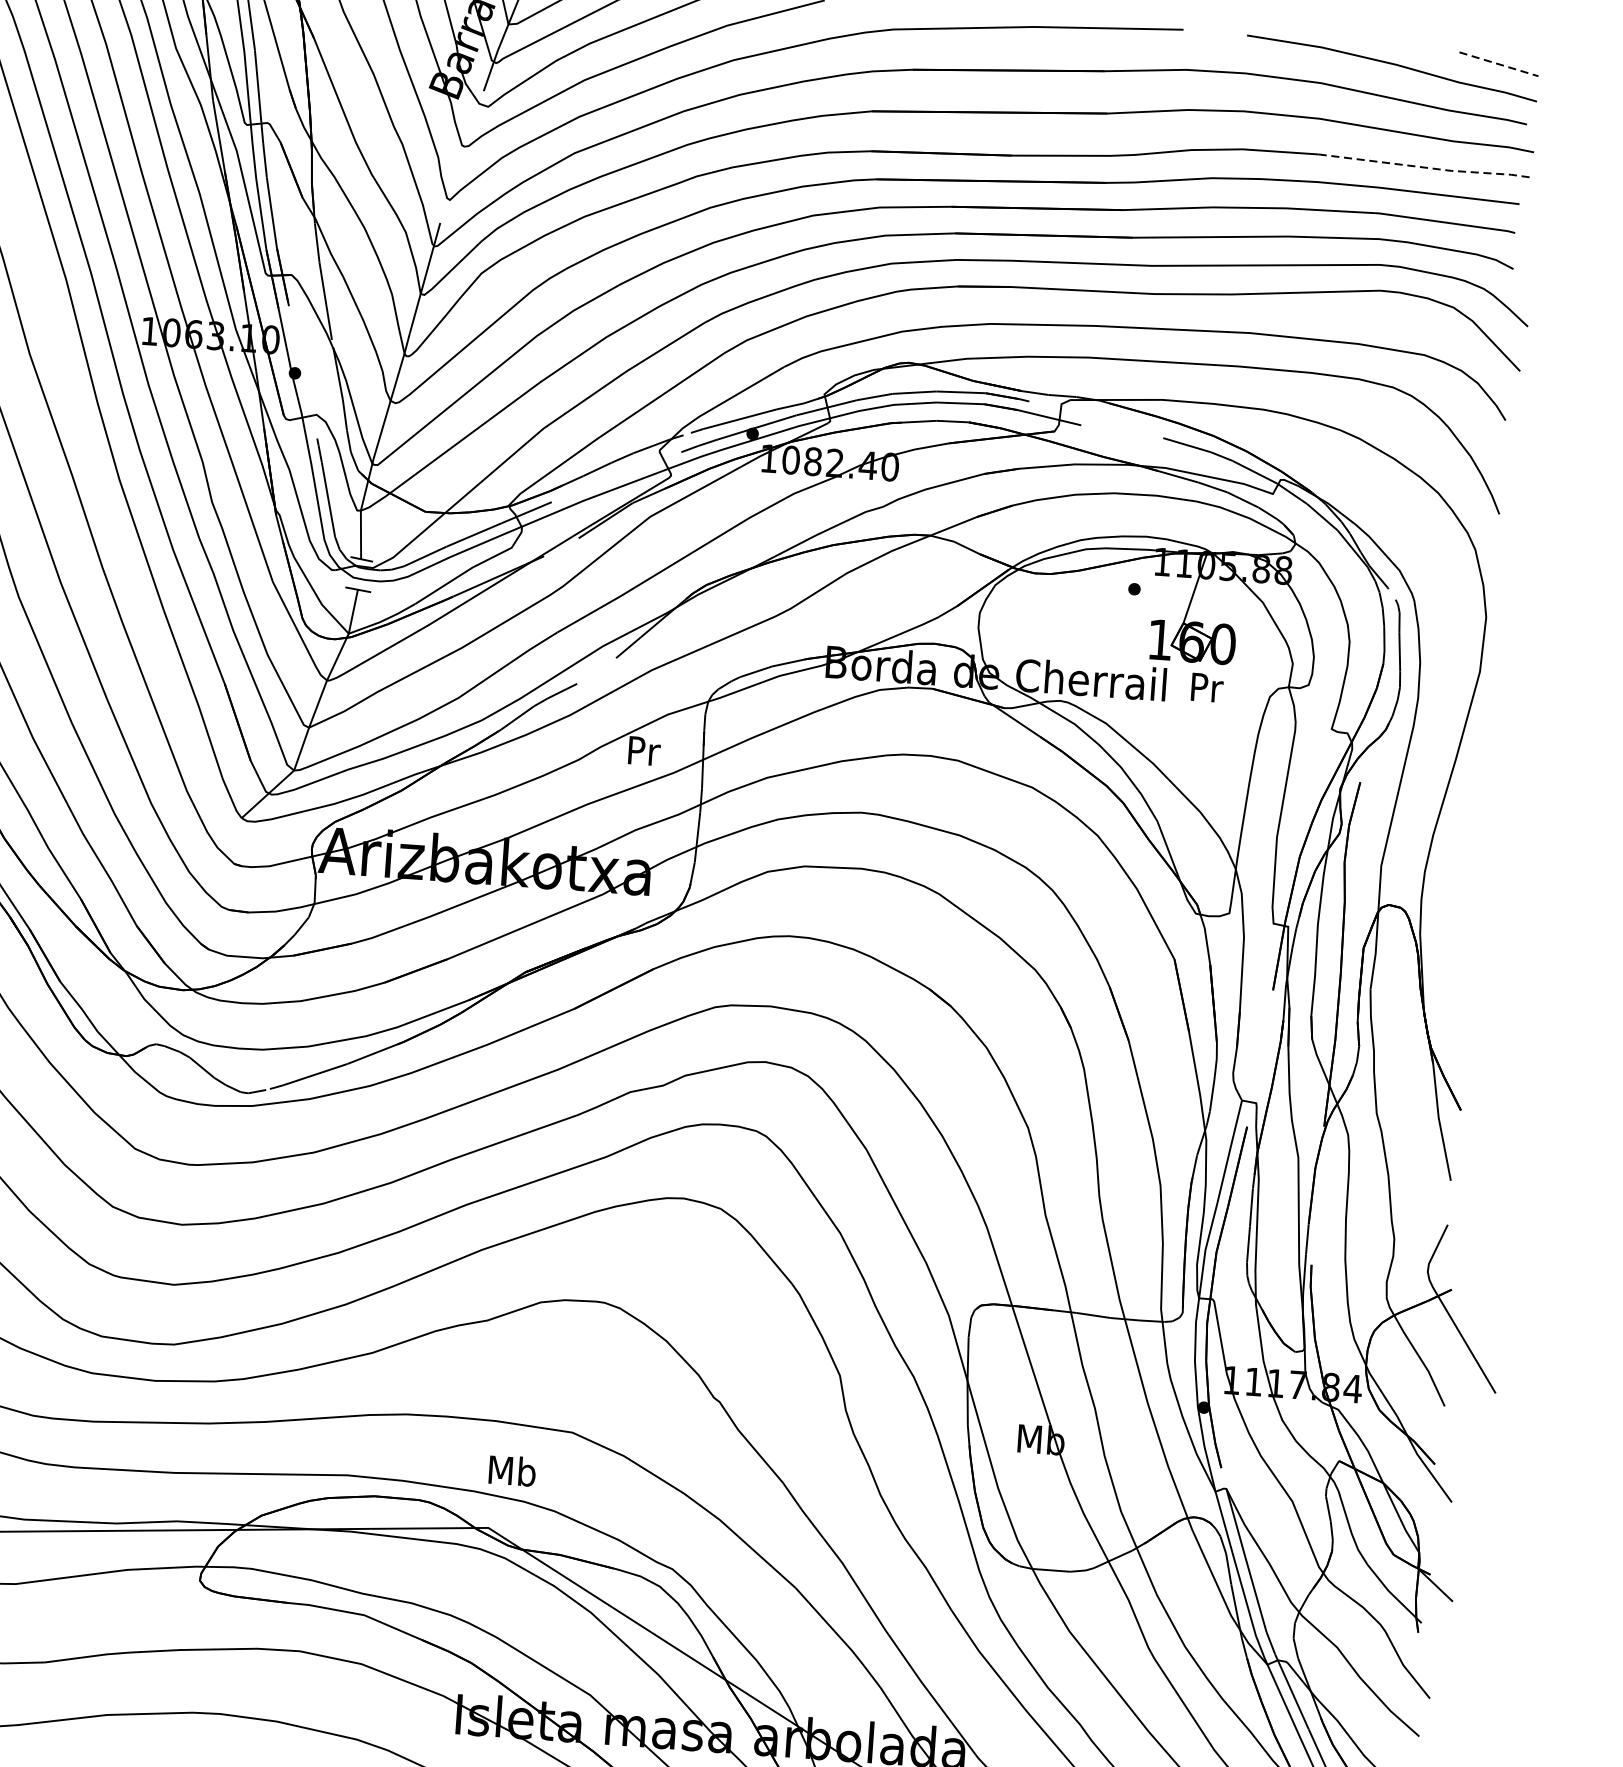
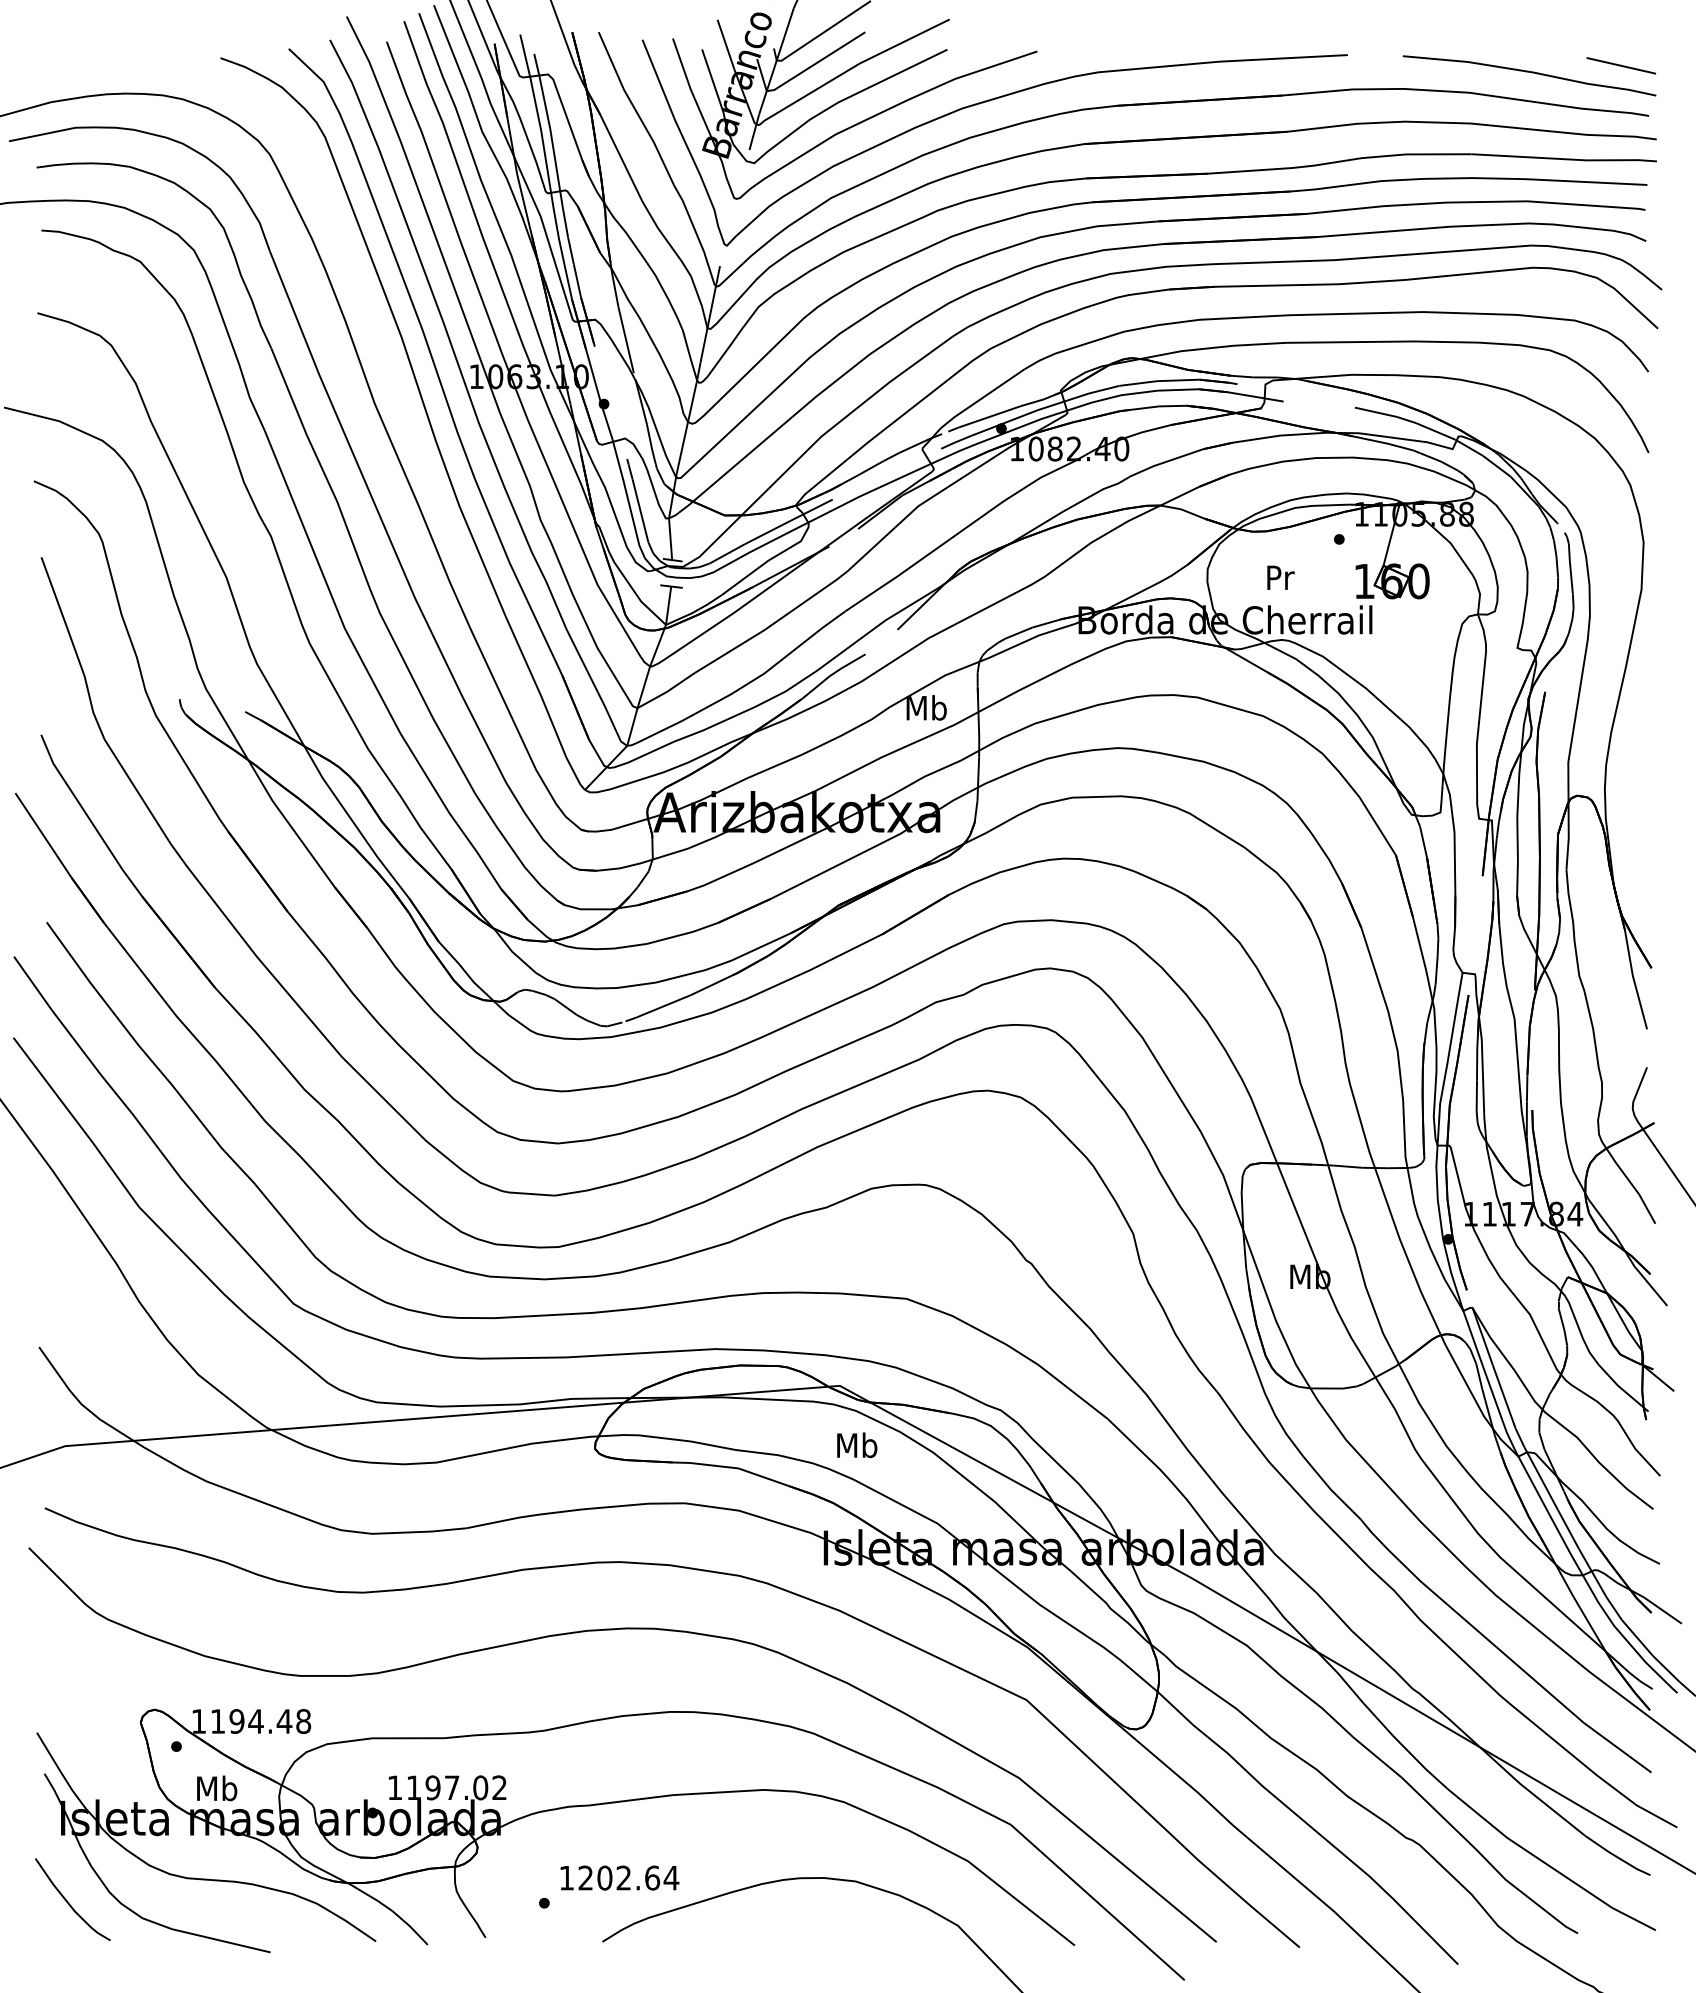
line: (1499, 63) -> (1621, 65), dashed -> solid
line: (1426, 168) -> (1565, 159), dashed -> solid
text: (1206, 687) -> (1280, 577), moved
text: (643, 750) -> (926, 707), Pr -> Mb
text: (512, 1471) -> (857, 1445), moved

